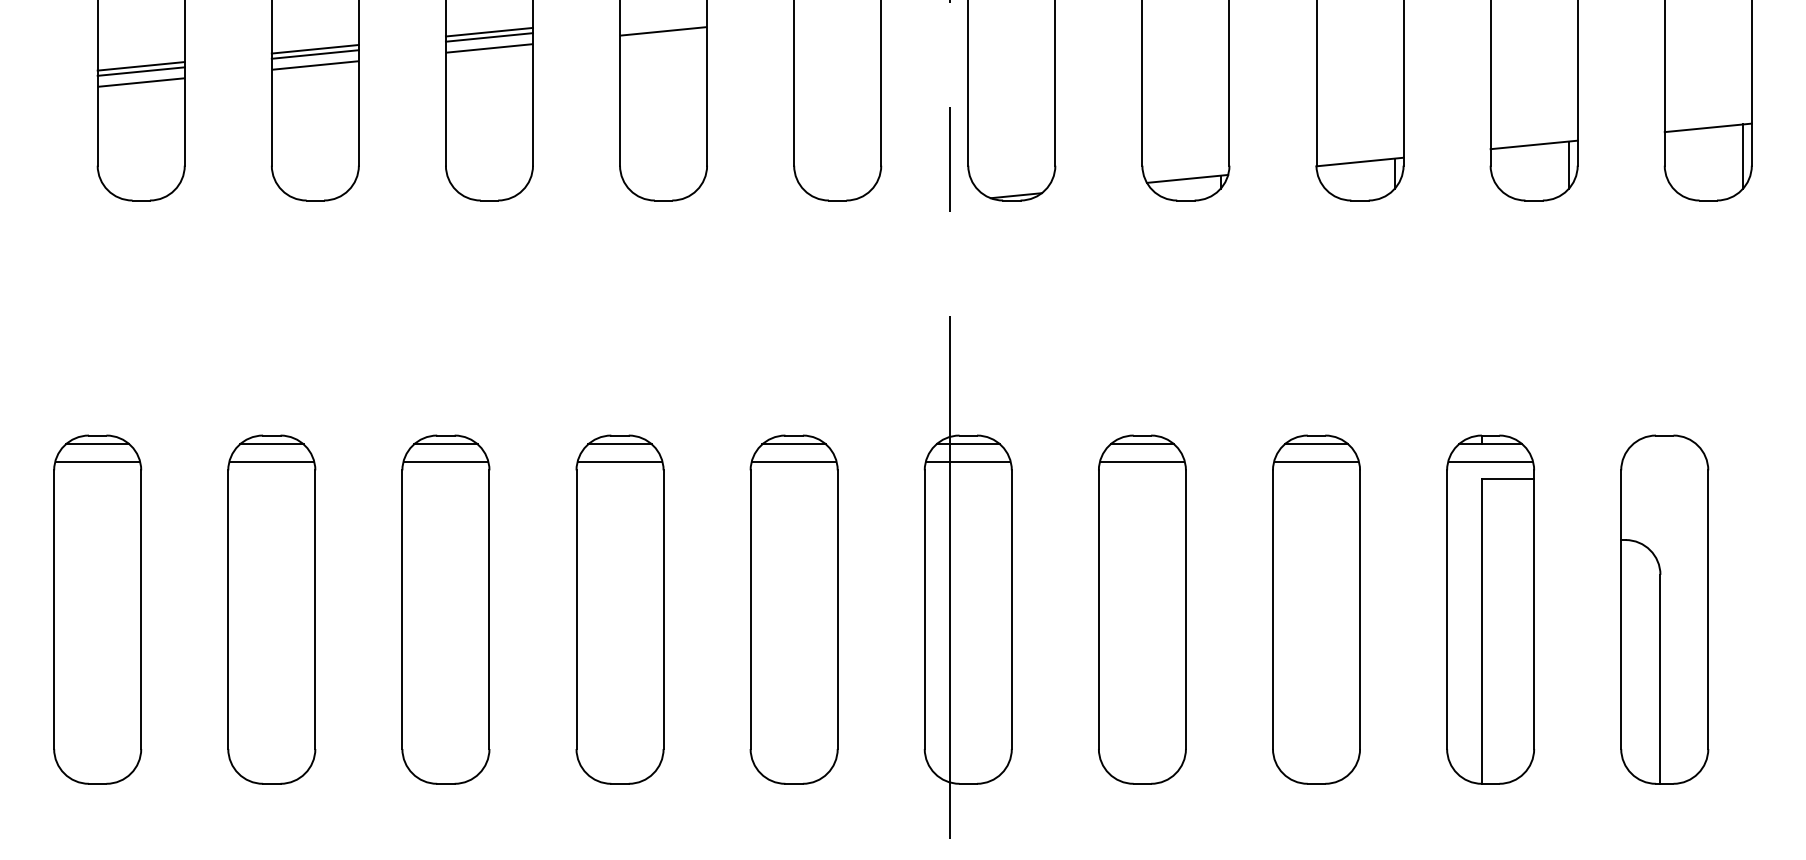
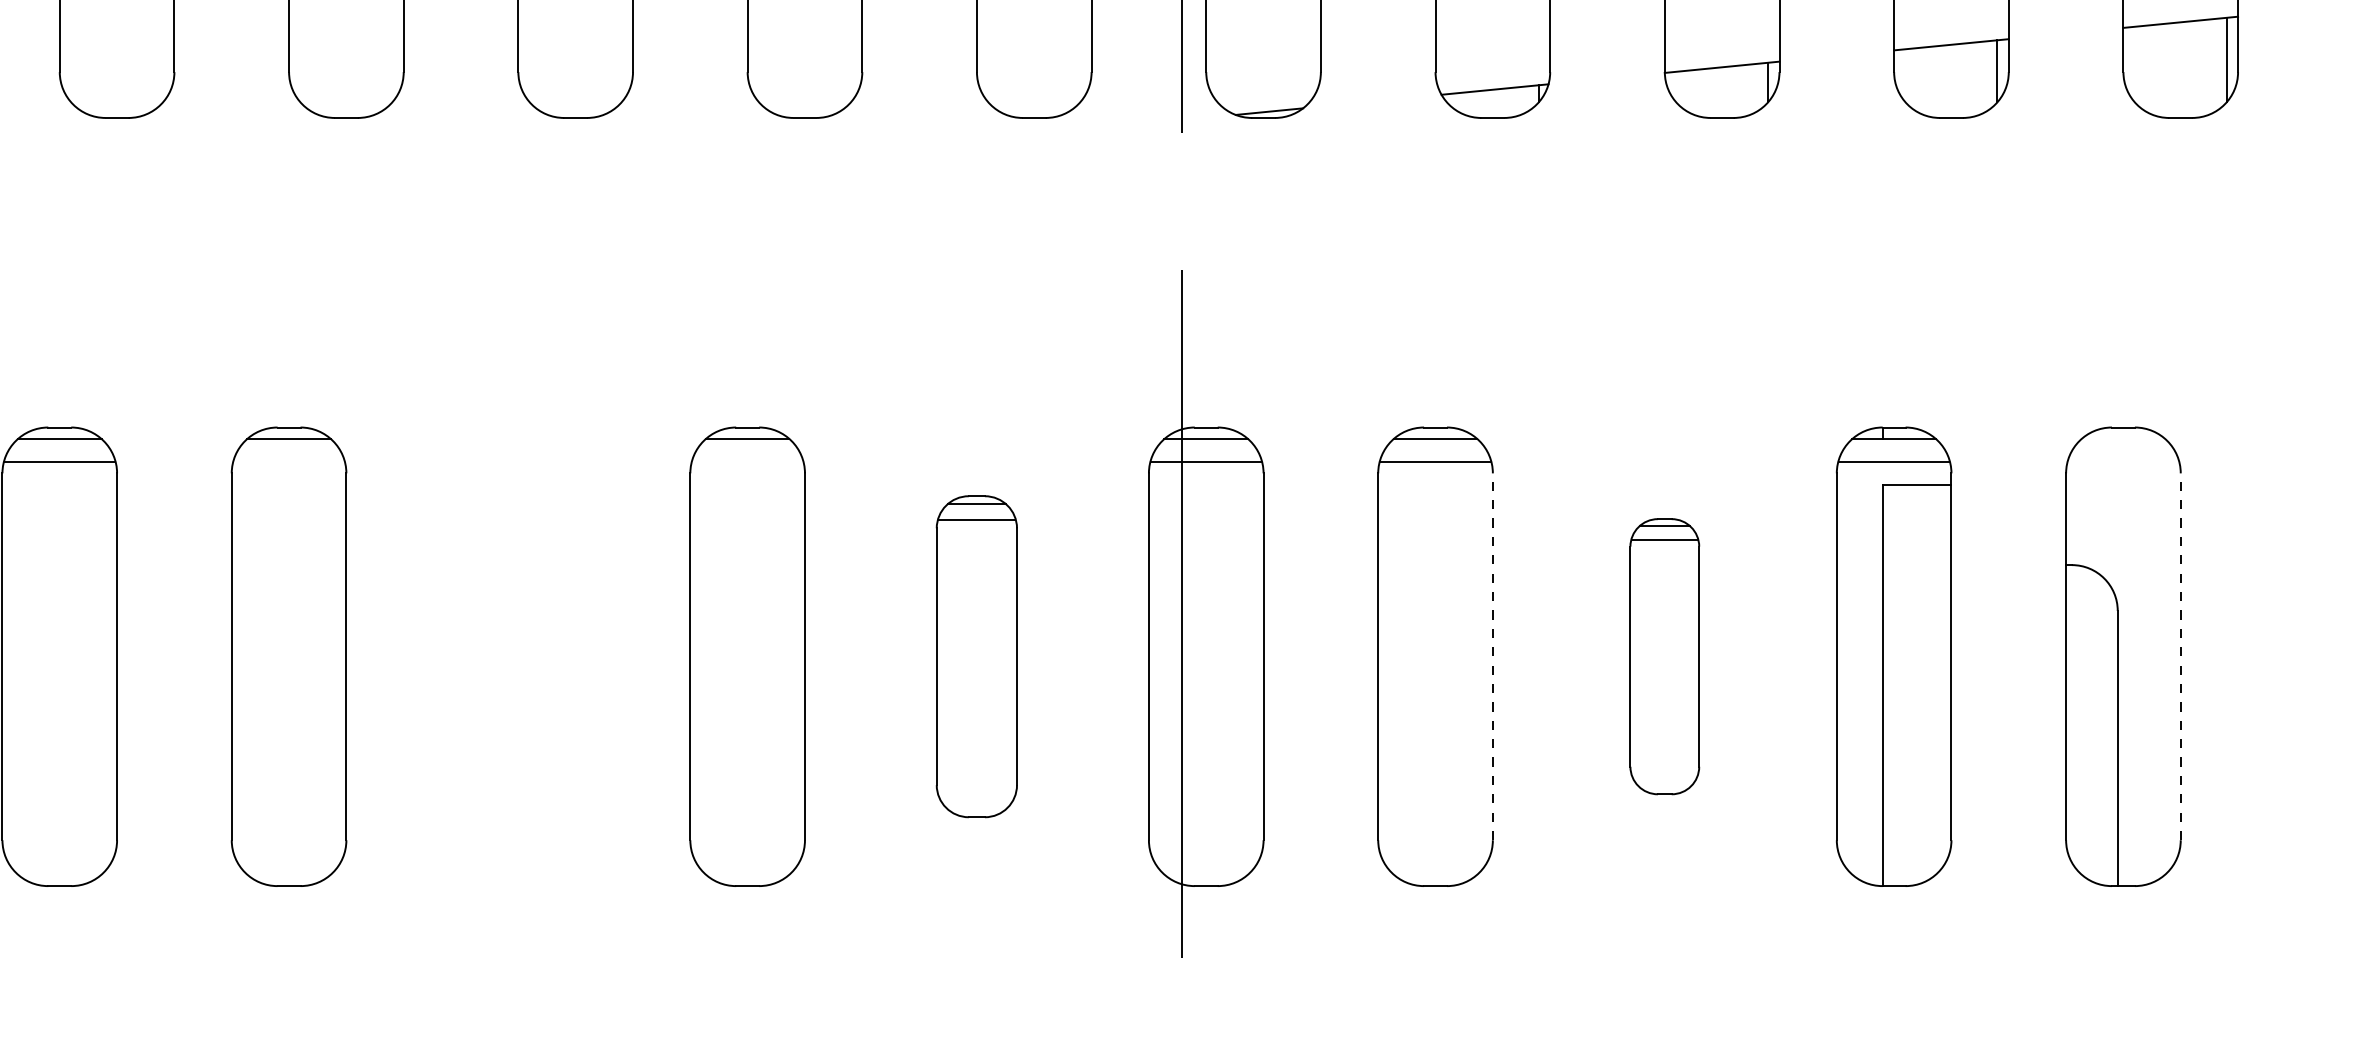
line: (271, 461) -> (288, 461), removed
line: (619, 461) -> (746, 461), removed
part: (445, 609) -> (517, 656), removed
part: (793, 609) -> (976, 656), size x0.7
line: (1185, 609) -> (1492, 656), solid -> dashed
part: (1316, 609) -> (1664, 656), size x0.6
line: (1708, 609) -> (2181, 656), solid -> dashed

